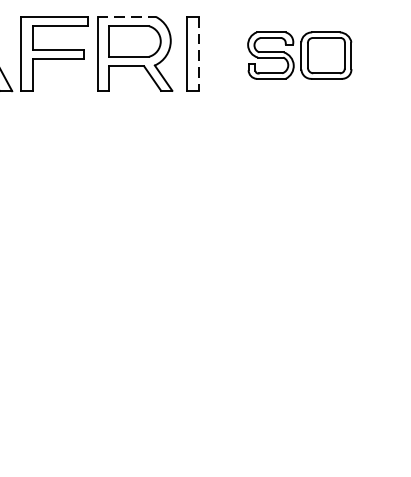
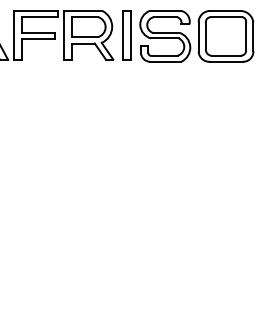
line: (127, 16) -> (83, 10), dashed -> solid
line: (198, 54) -> (130, 35), dashed -> solid
part: (299, 55) -> (196, 36), size x1.67

